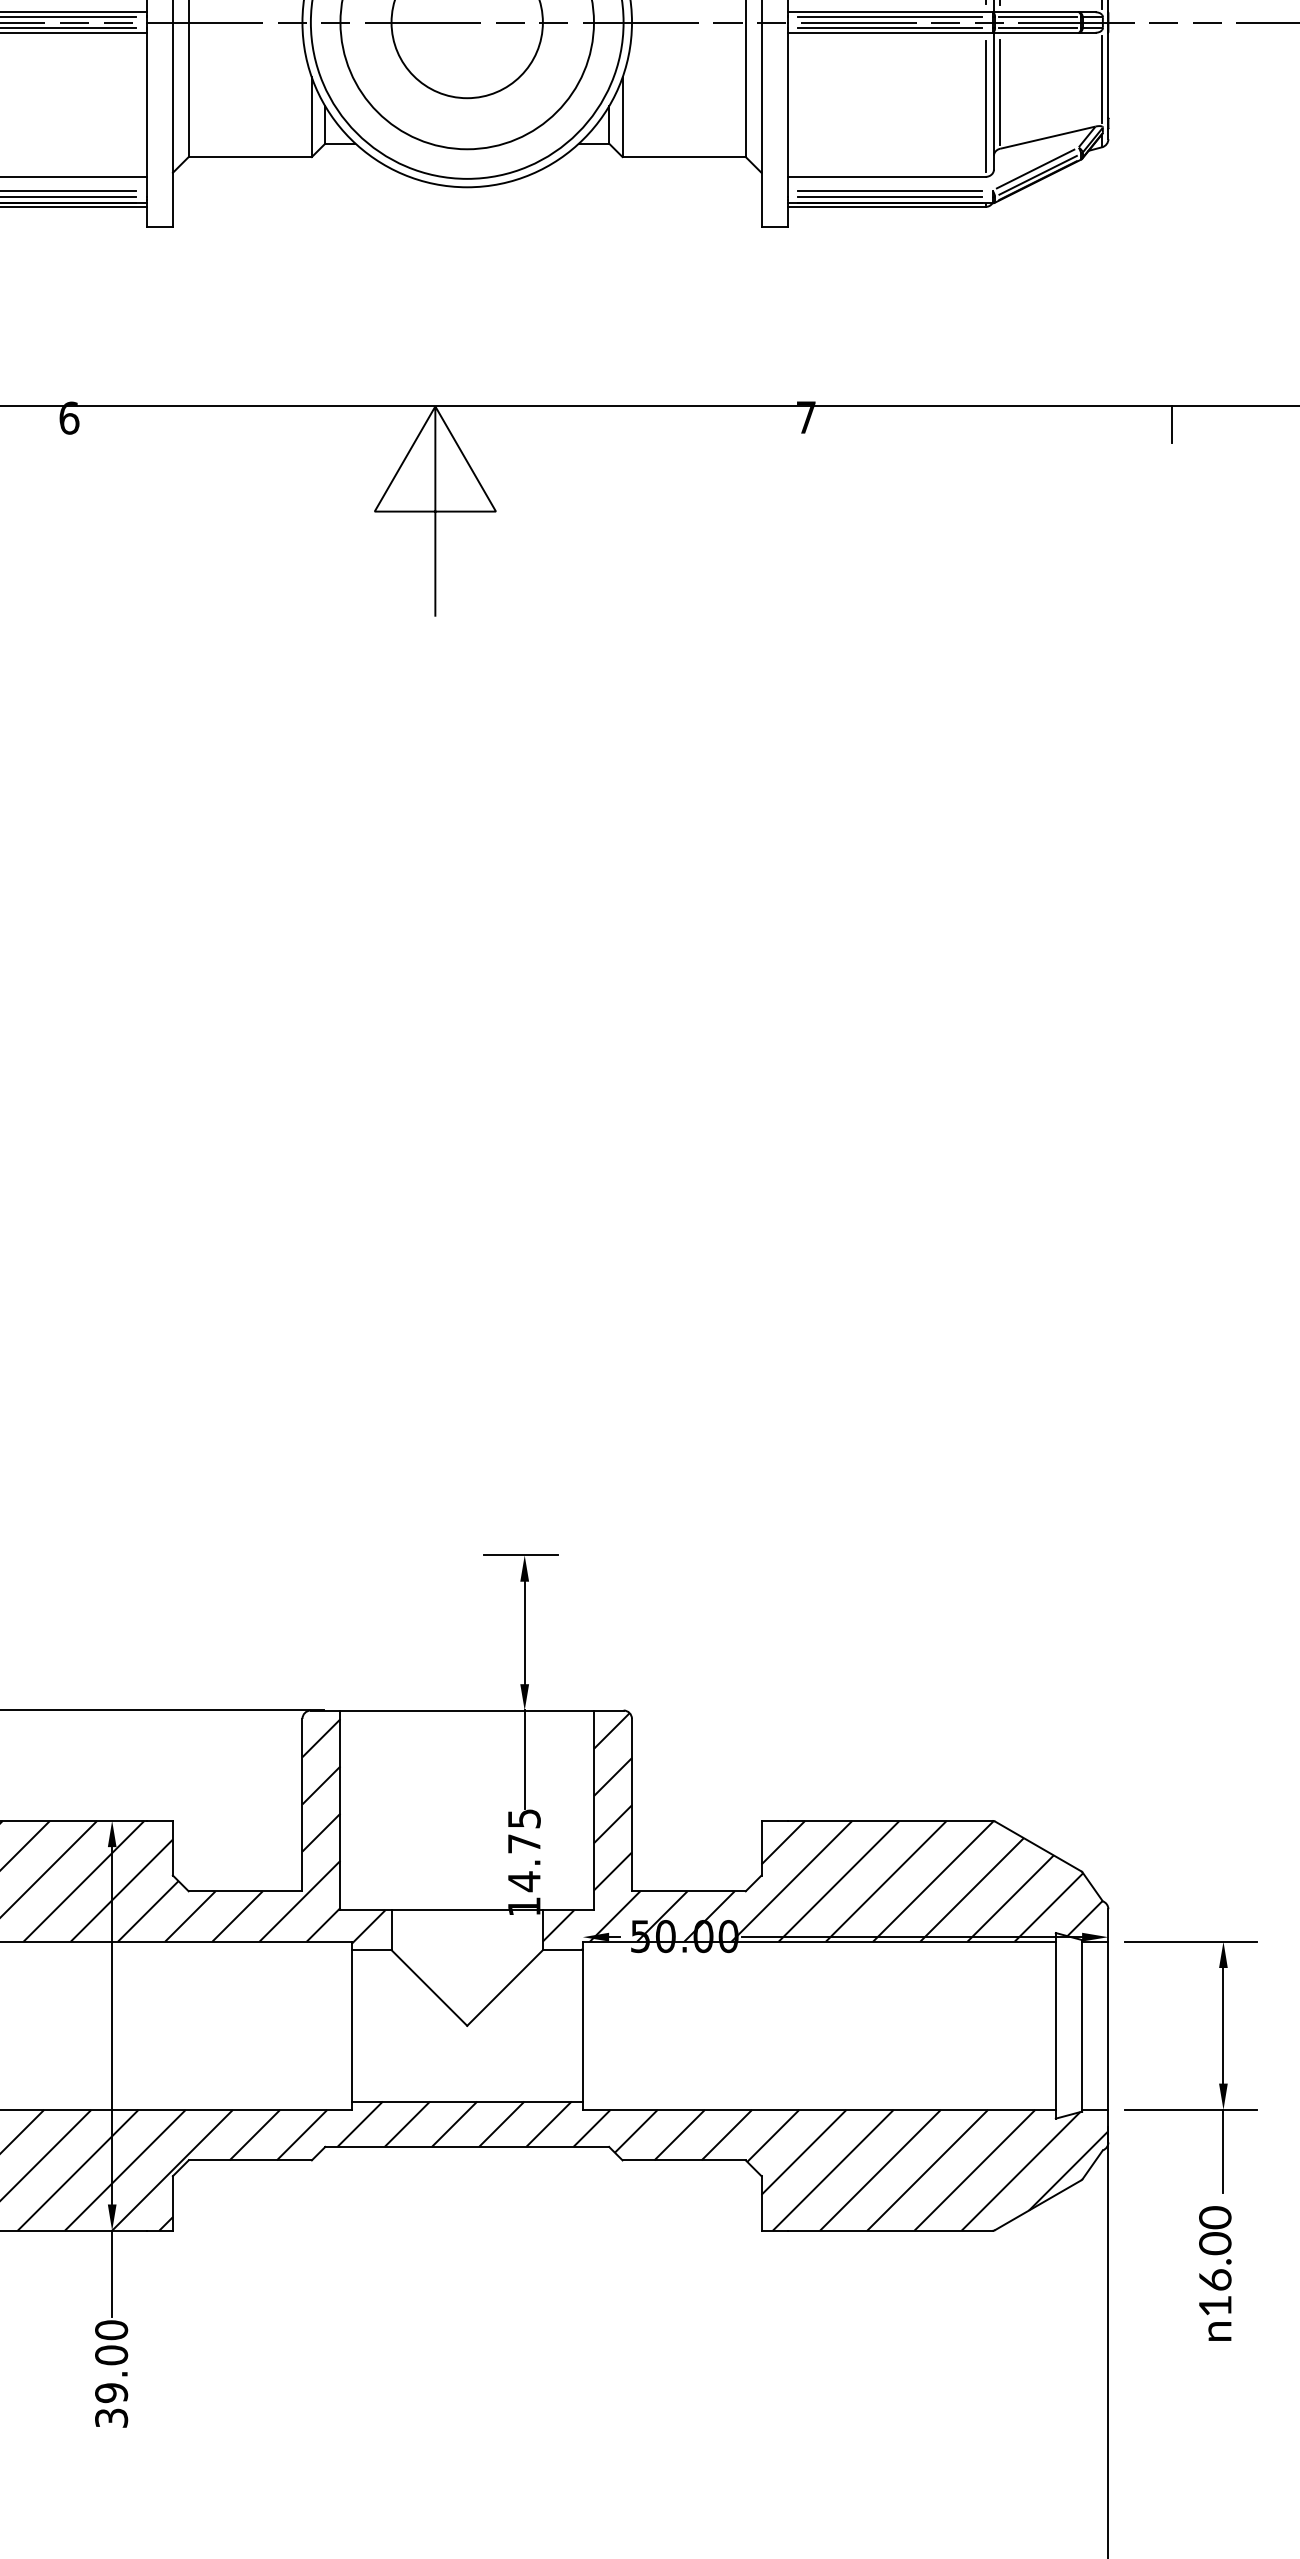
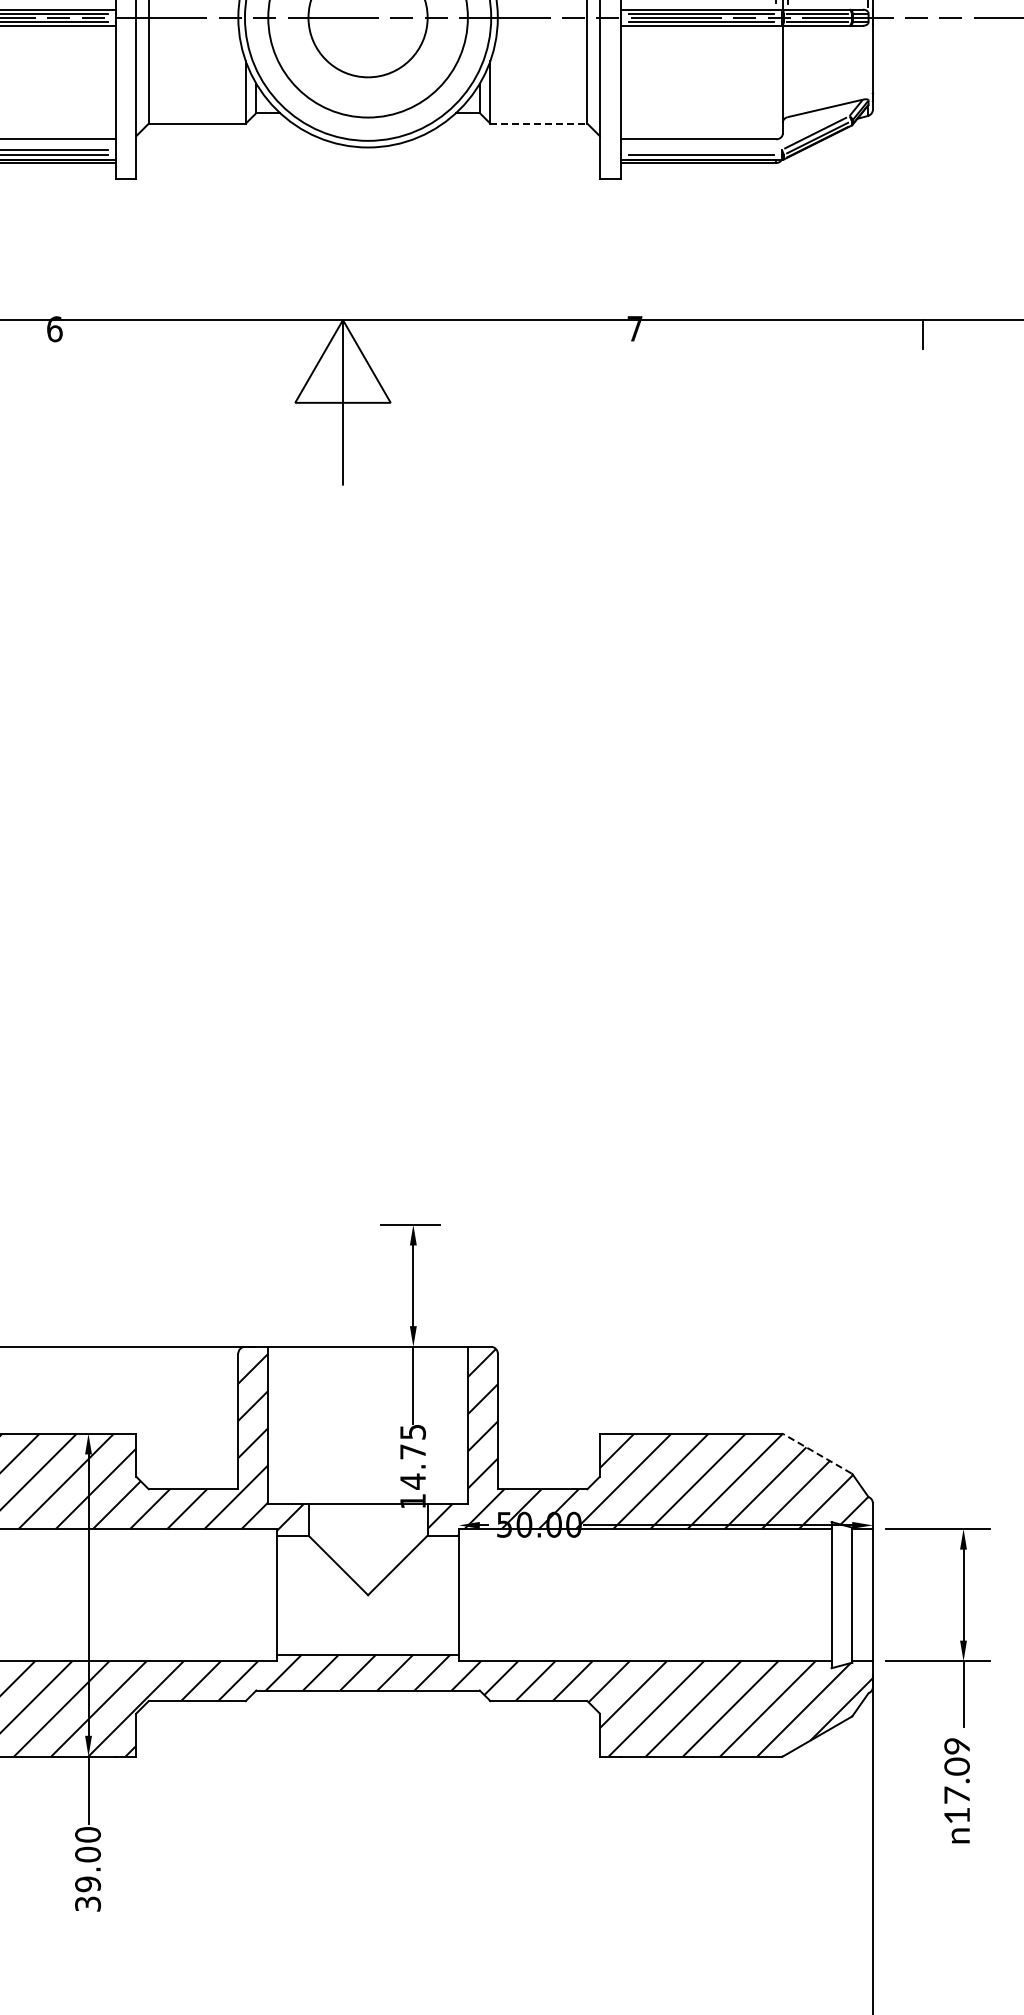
line: (1102, 79) -> (868, 62), removed
line: (999, 92) -> (787, 72), removed
line: (985, 106) -> (776, 83), removed
line: (684, 156) -> (539, 123), solid -> dashed
line: (889, 191) -> (700, 150), removed
line: (1037, 1845) -> (817, 1453), solid -> dashed
text: (1214, 2248) -> (956, 1770), 16.00 -> 17.09

